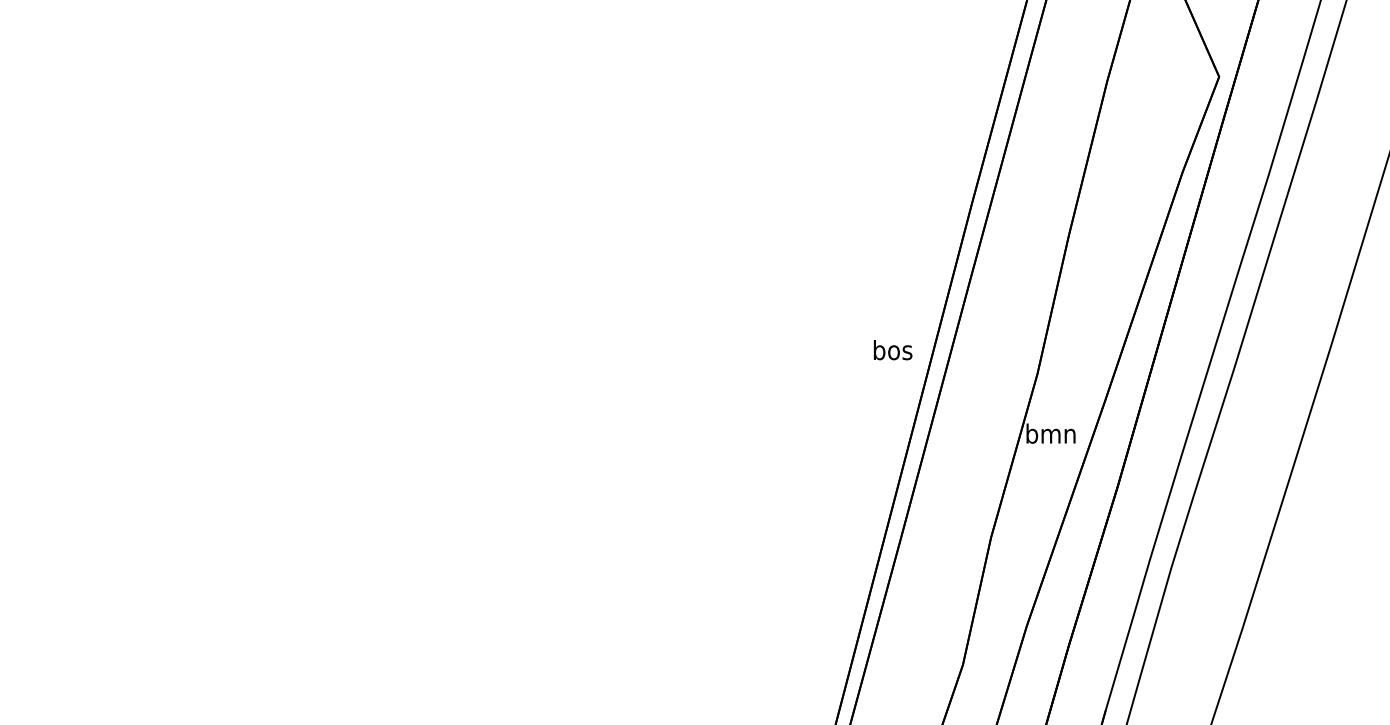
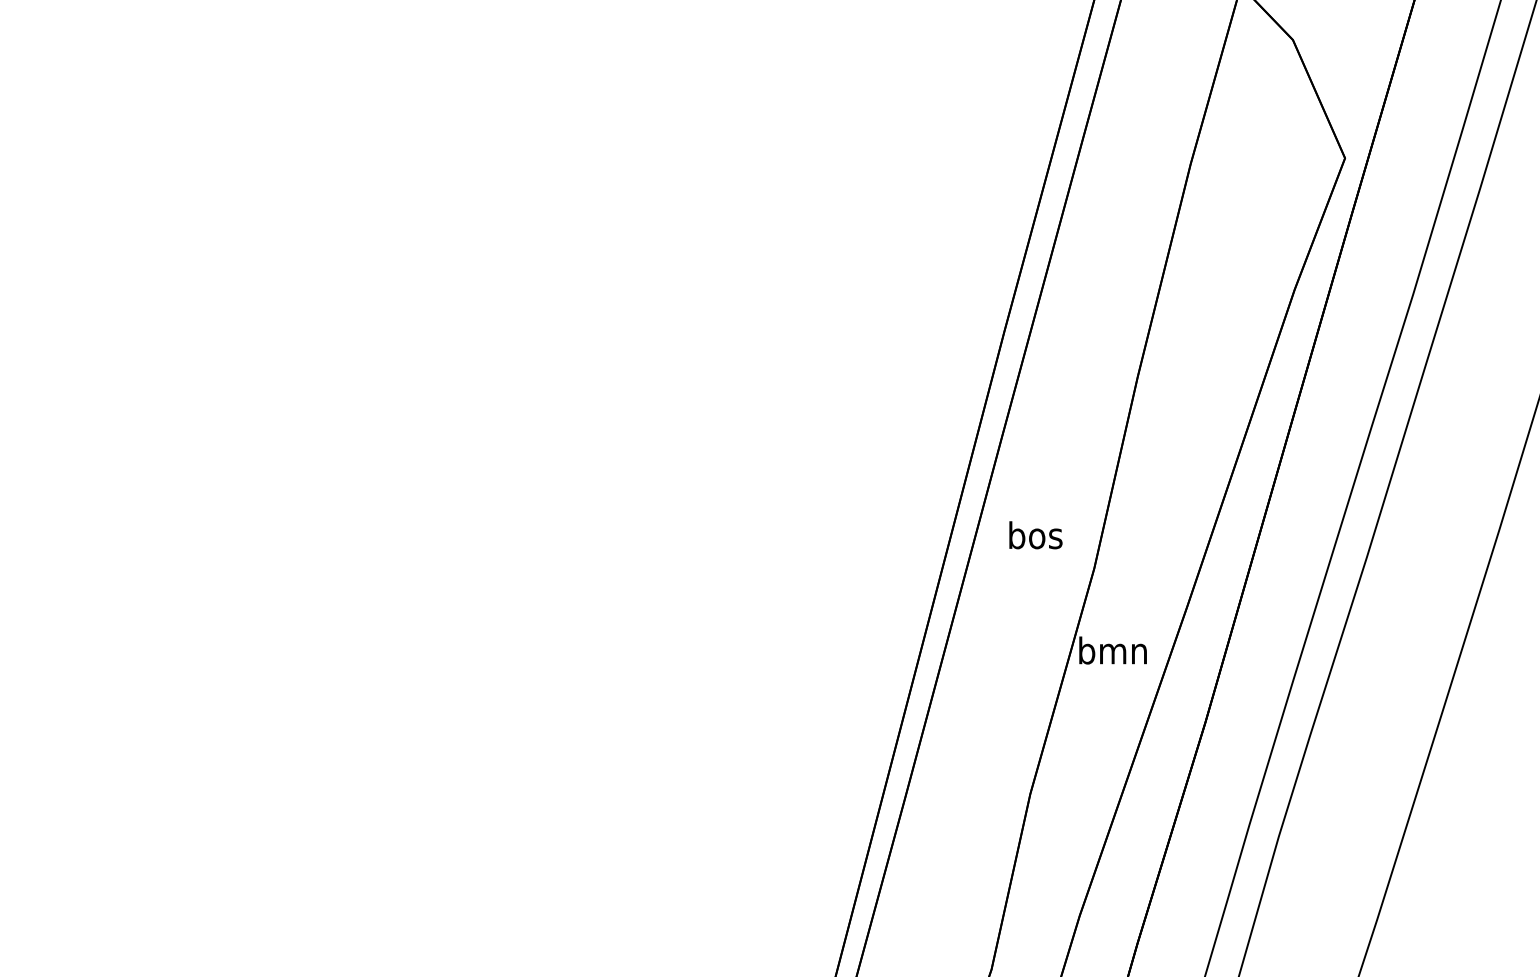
text: (893, 350) -> (1036, 535), moved

